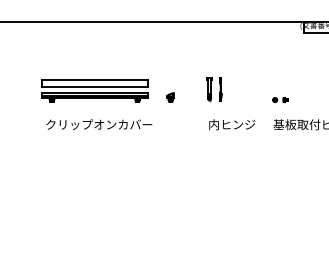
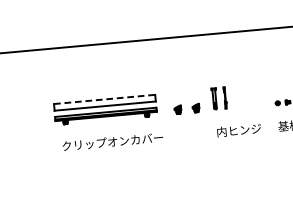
line: (95, 79) -> (105, 99), solid -> dashed
part: (189, 97) -> (196, 108), added

